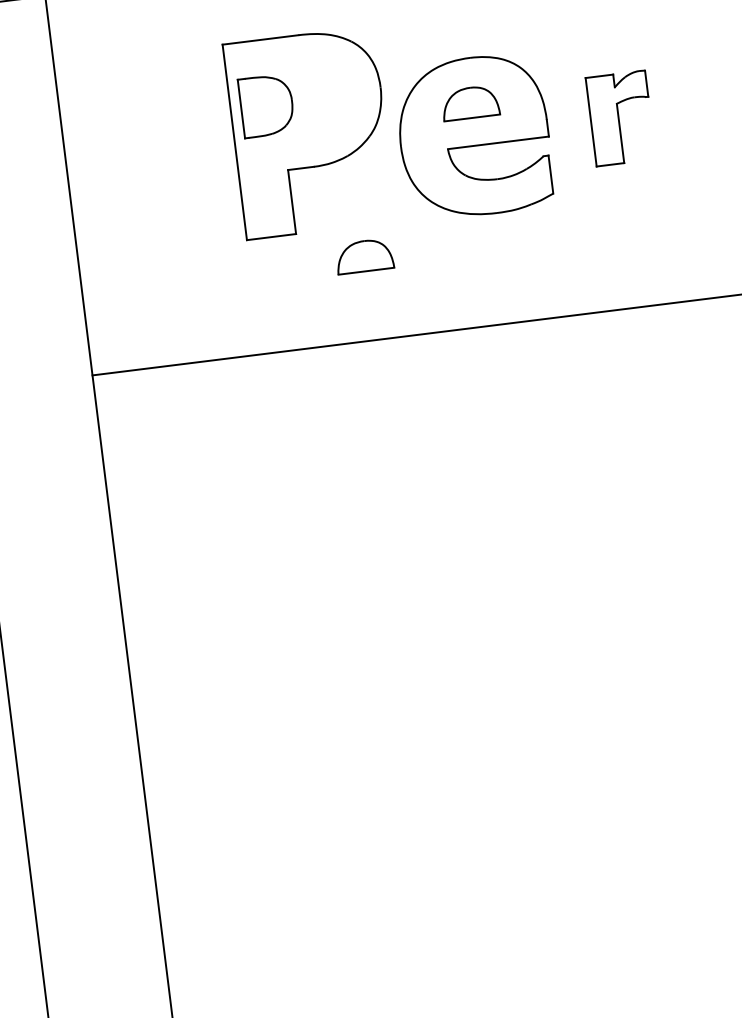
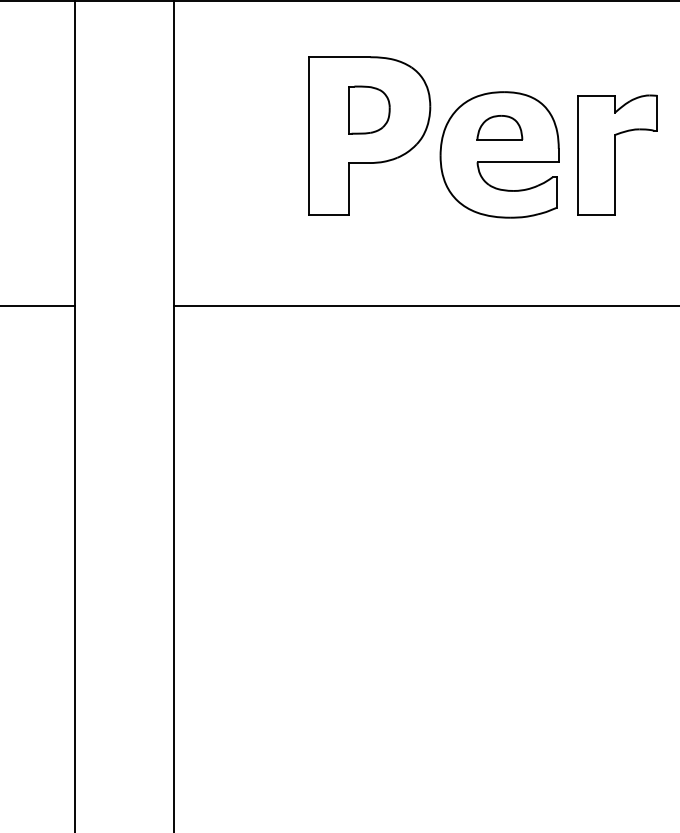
part: (267, 105) -> (369, 109), moved
part: (620, 117) -> (617, 154), size x1.67
part: (364, 255) -> (400, 238), removed

